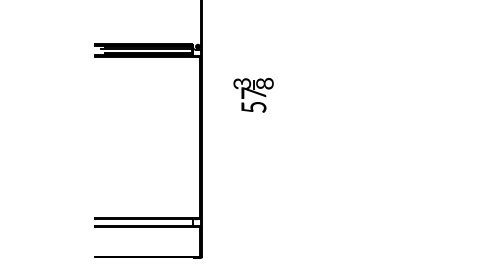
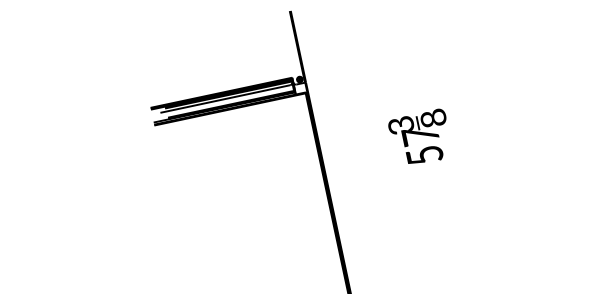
part: (253, 95) -> (420, 138), moved

